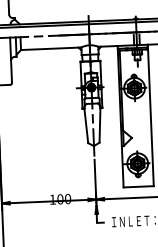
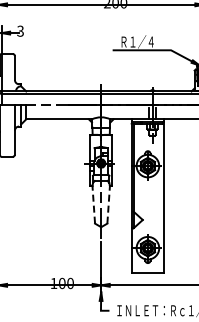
line: (86, 125) -> (93, 204), solid -> dashed
line: (99, 125) -> (108, 204), solid -> dashed

